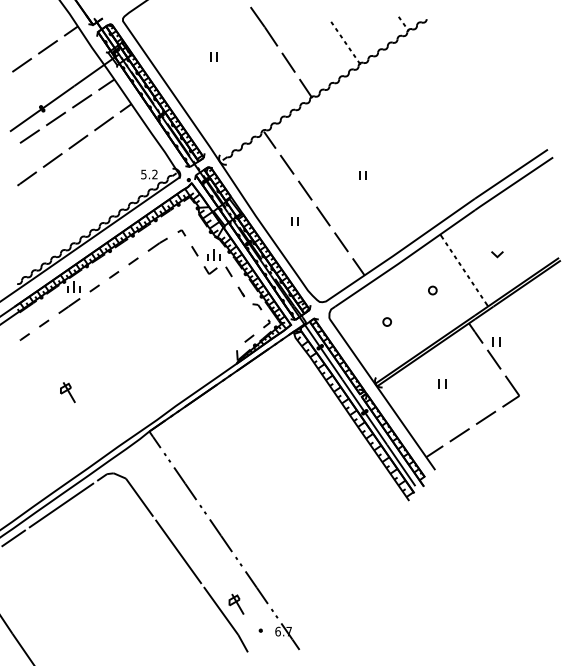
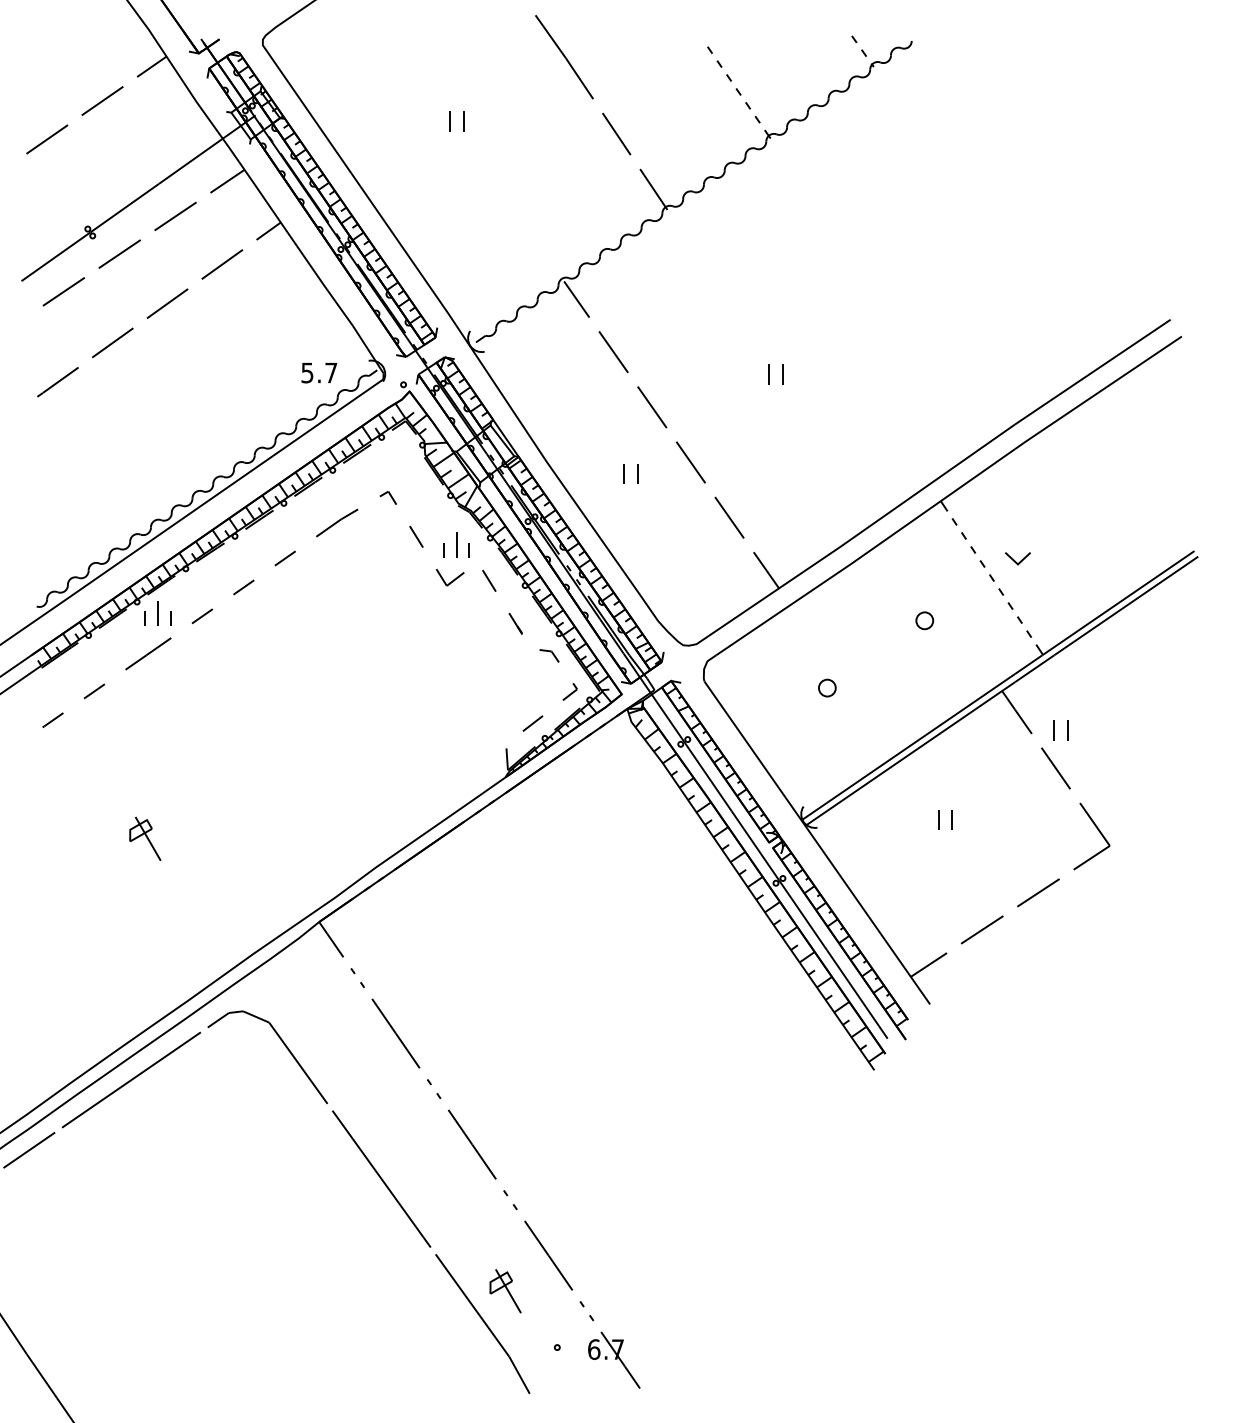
text: (154, 174) -> (330, 372), 5.2 -> 5.7
part: (497, 254) -> (1018, 558), moved

